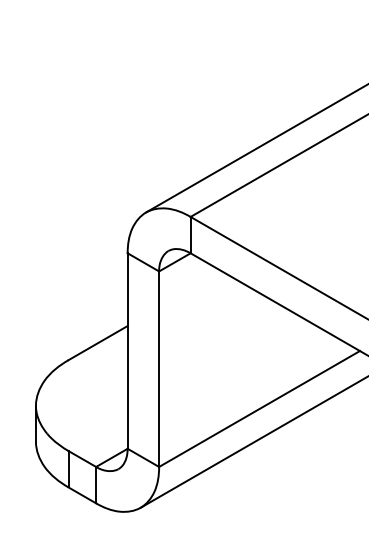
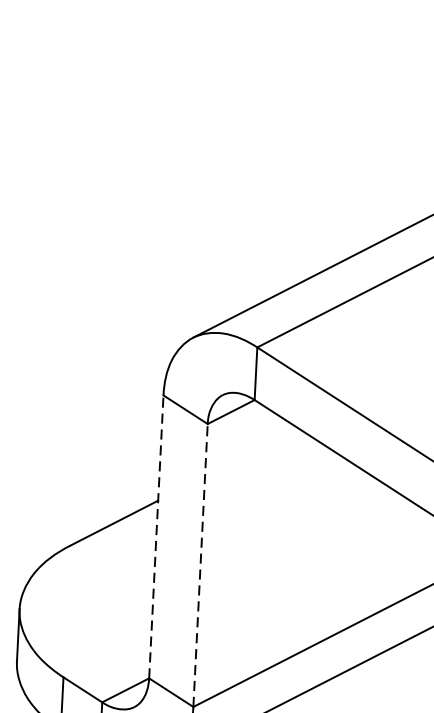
line: (127, 351) -> (156, 537), solid -> dashed
line: (159, 369) -> (201, 565), solid -> dashed

